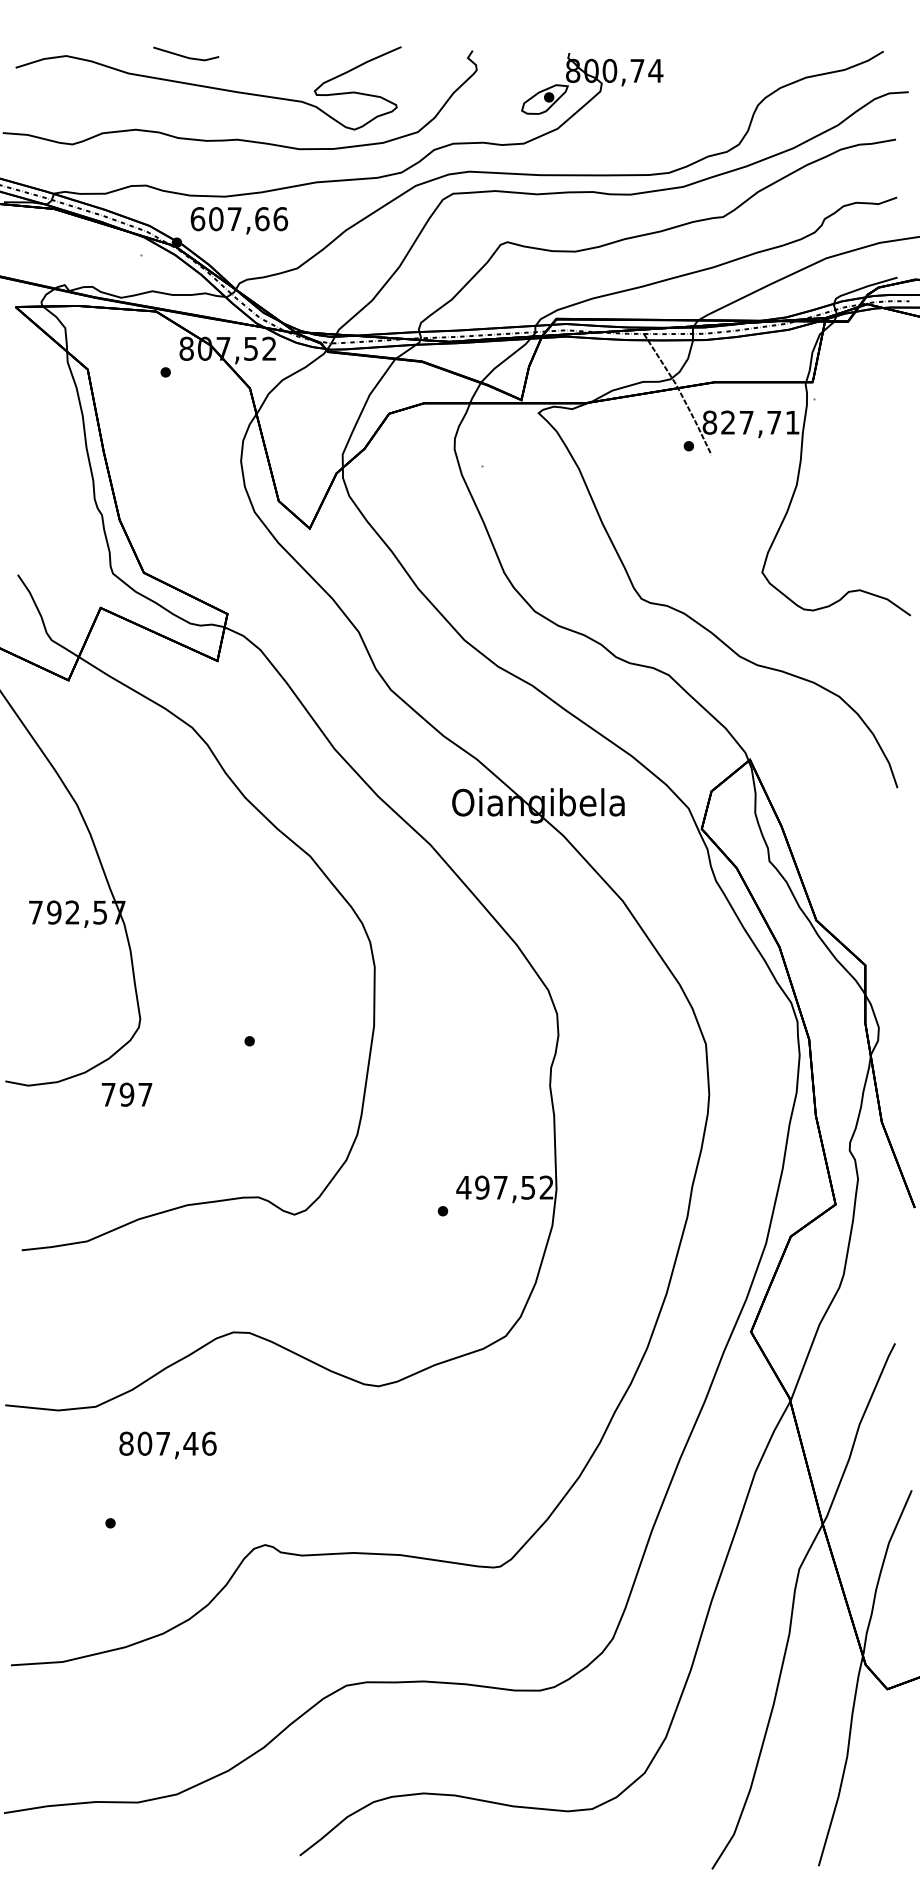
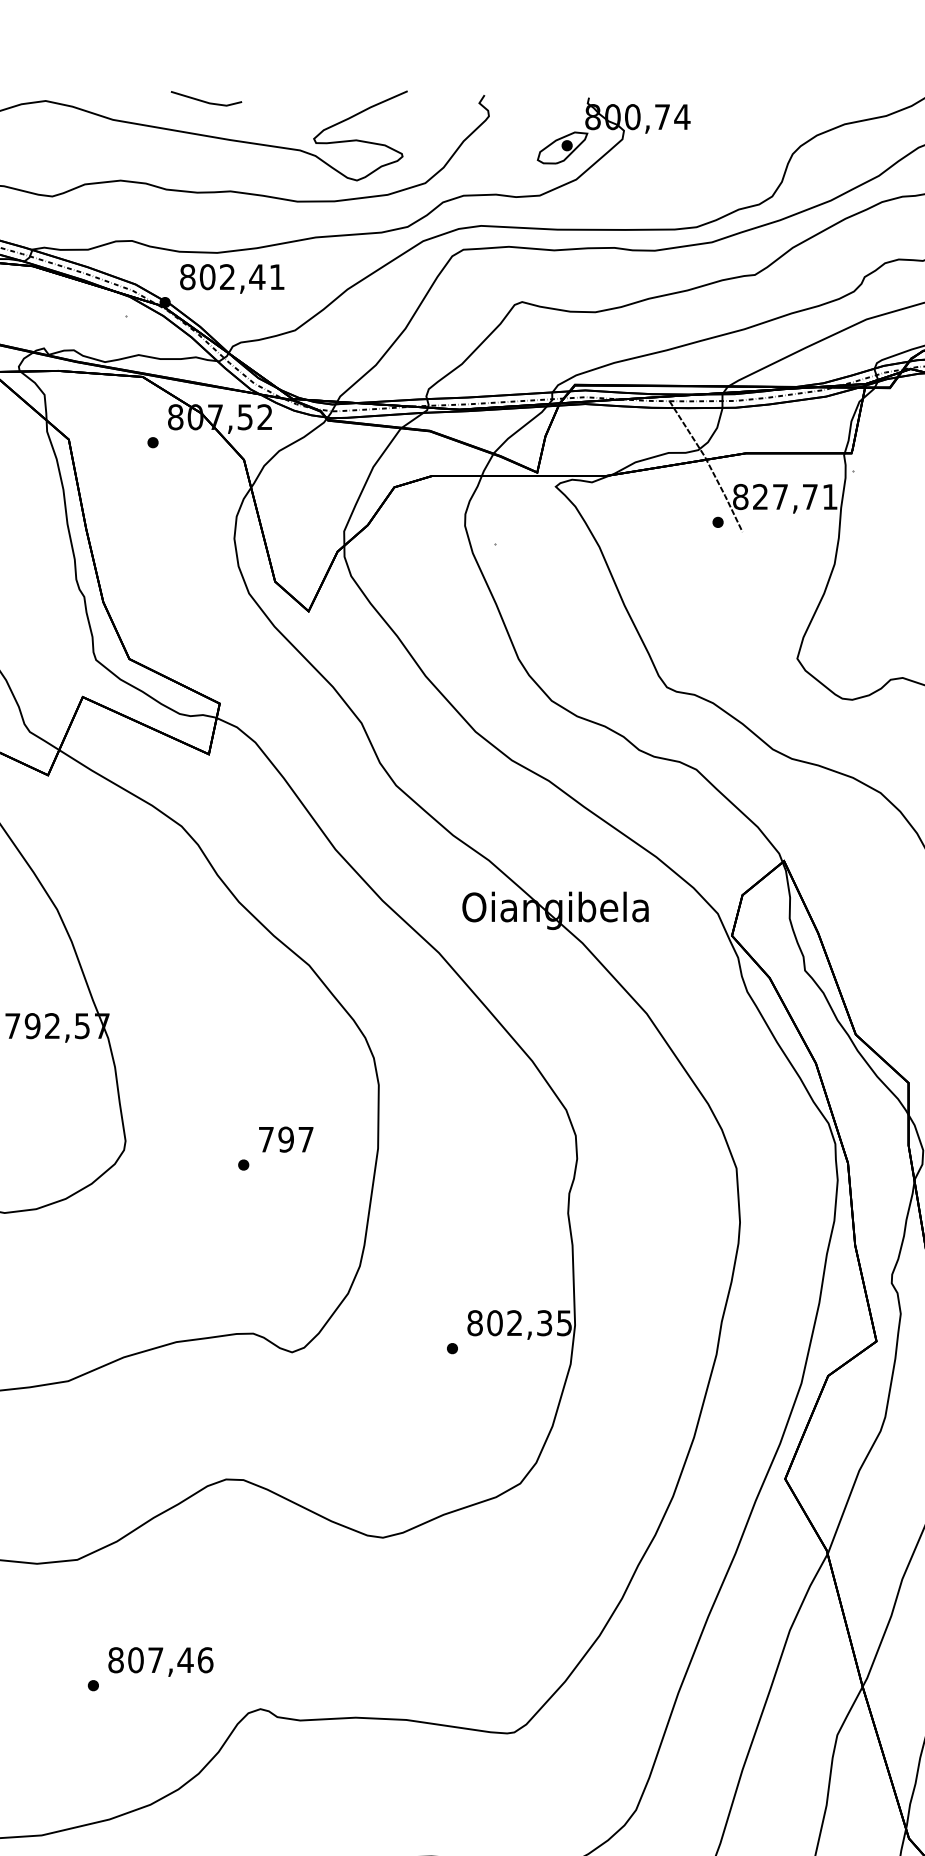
line: (184, 55) -> (204, 100), moved
text: (239, 219) -> (232, 277), 607,66 -> 802,41
text: (126, 1094) -> (285, 1139), moved
text: (504, 1187) -> (518, 1322), 497,52 -> 802,35
text: (167, 1445) -> (160, 1662), moved

